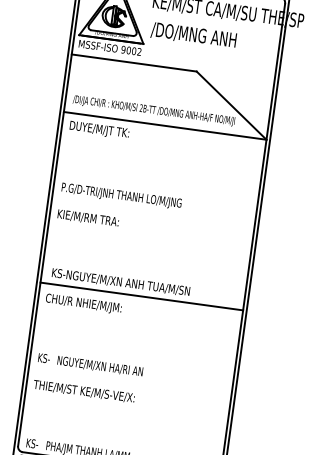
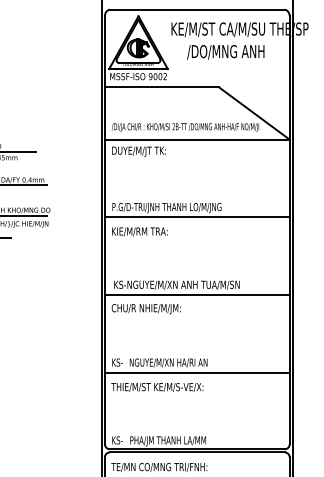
text: (193, 35) -> (225, 52), moved
line: (152, 211) -> (196, 217), added
line: (129, 382) -> (196, 373), added

